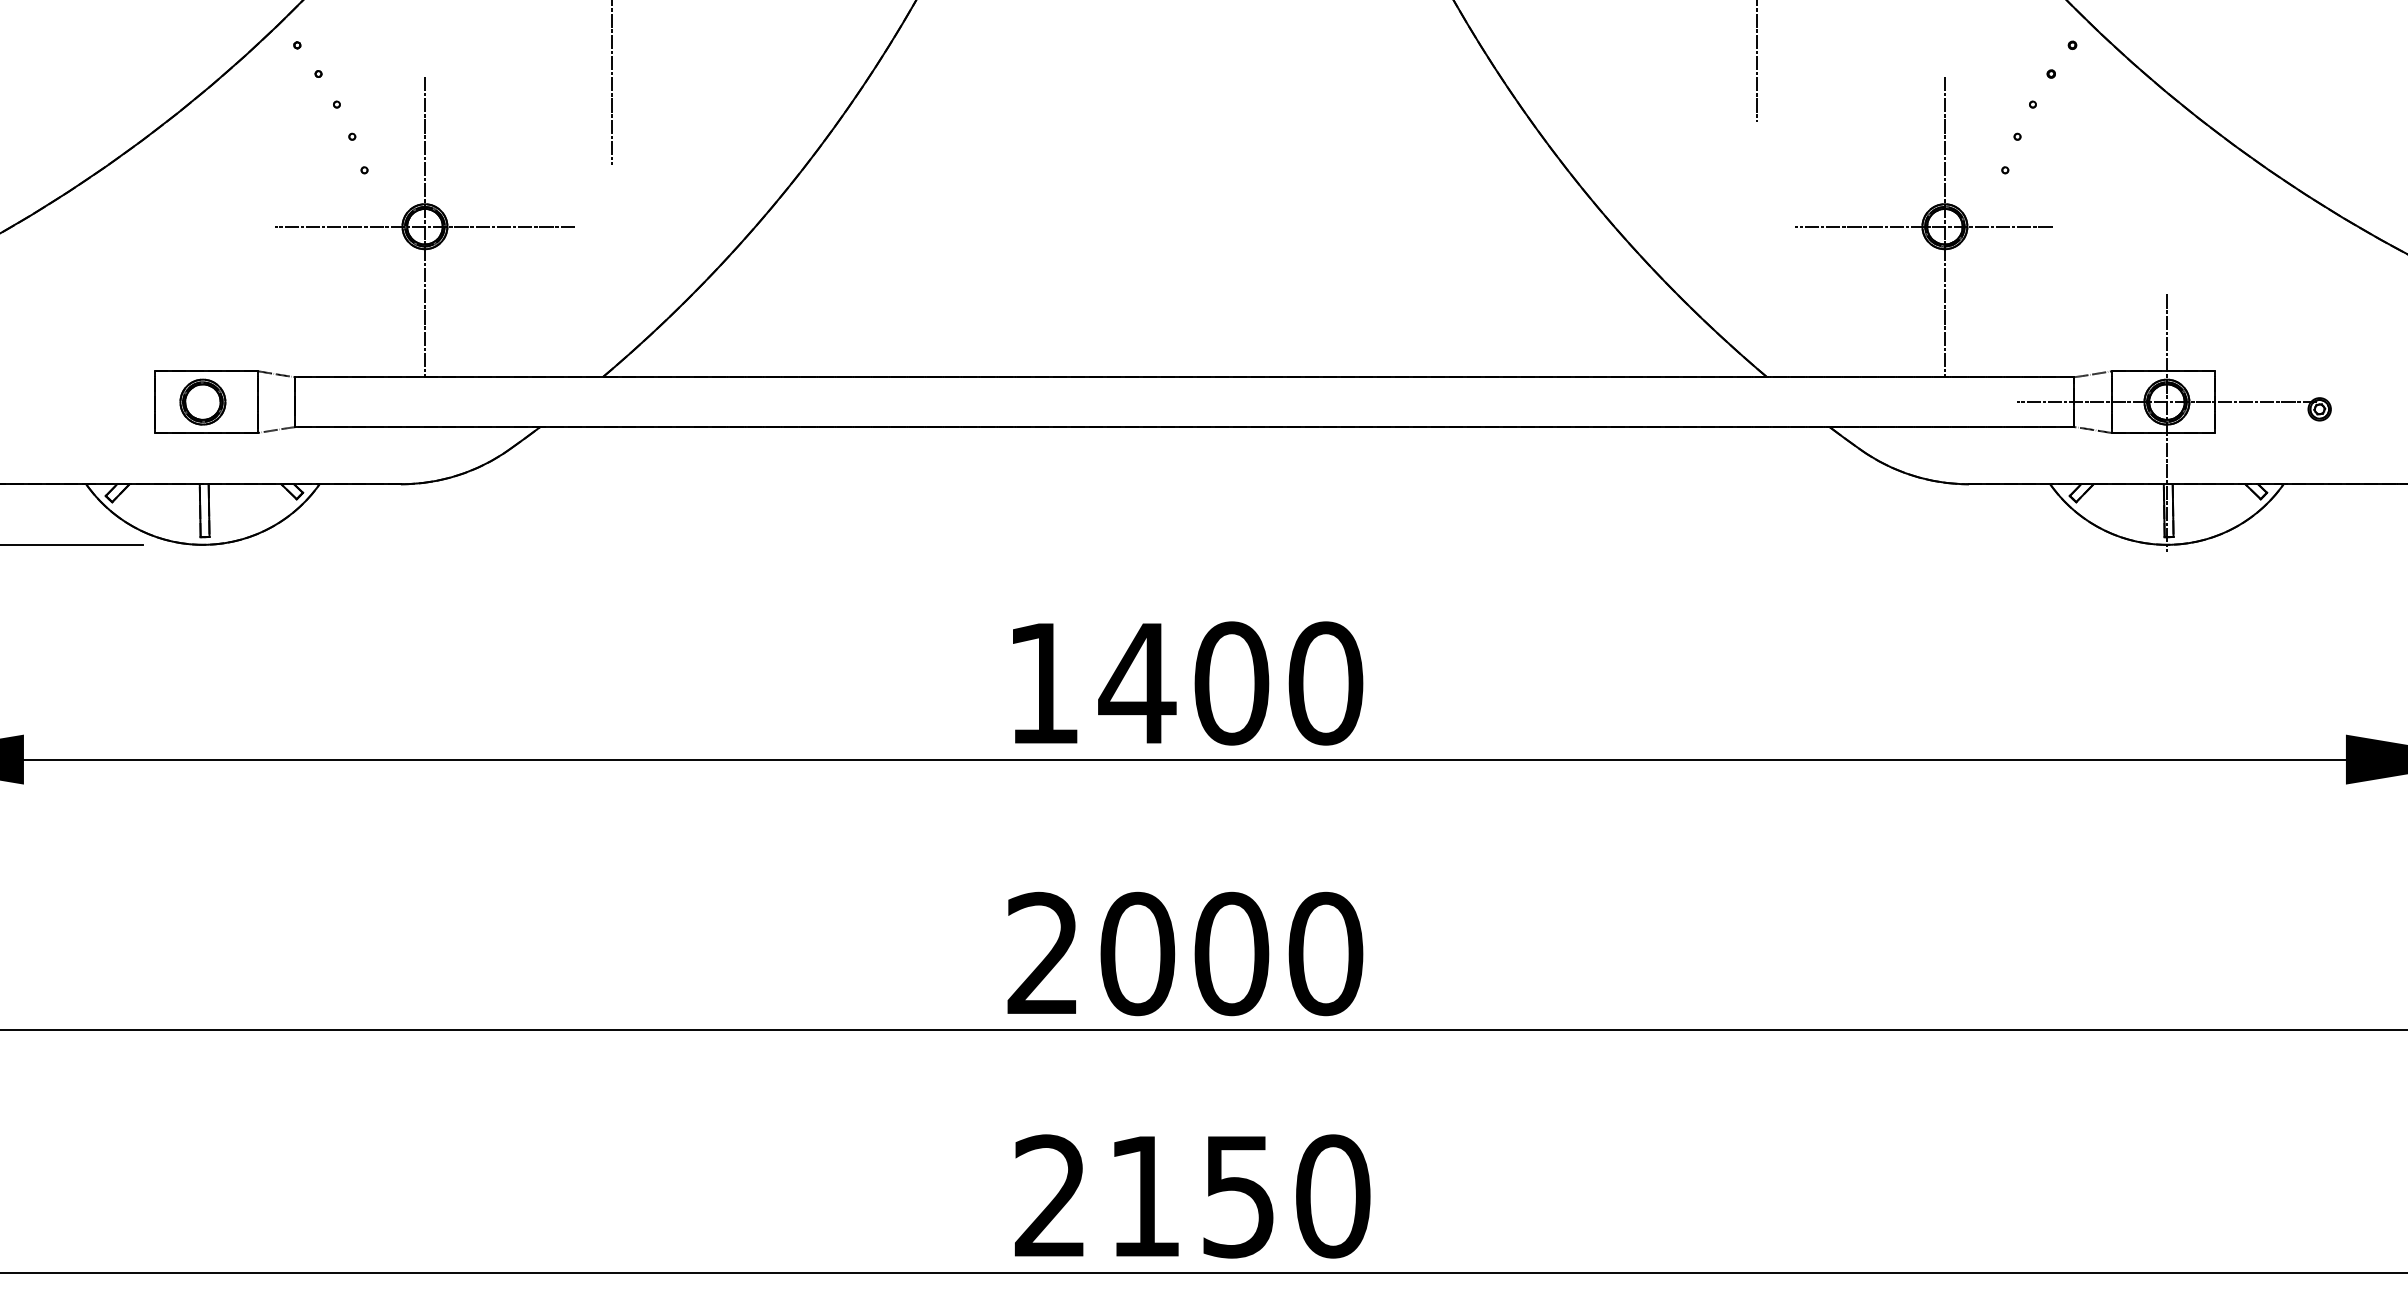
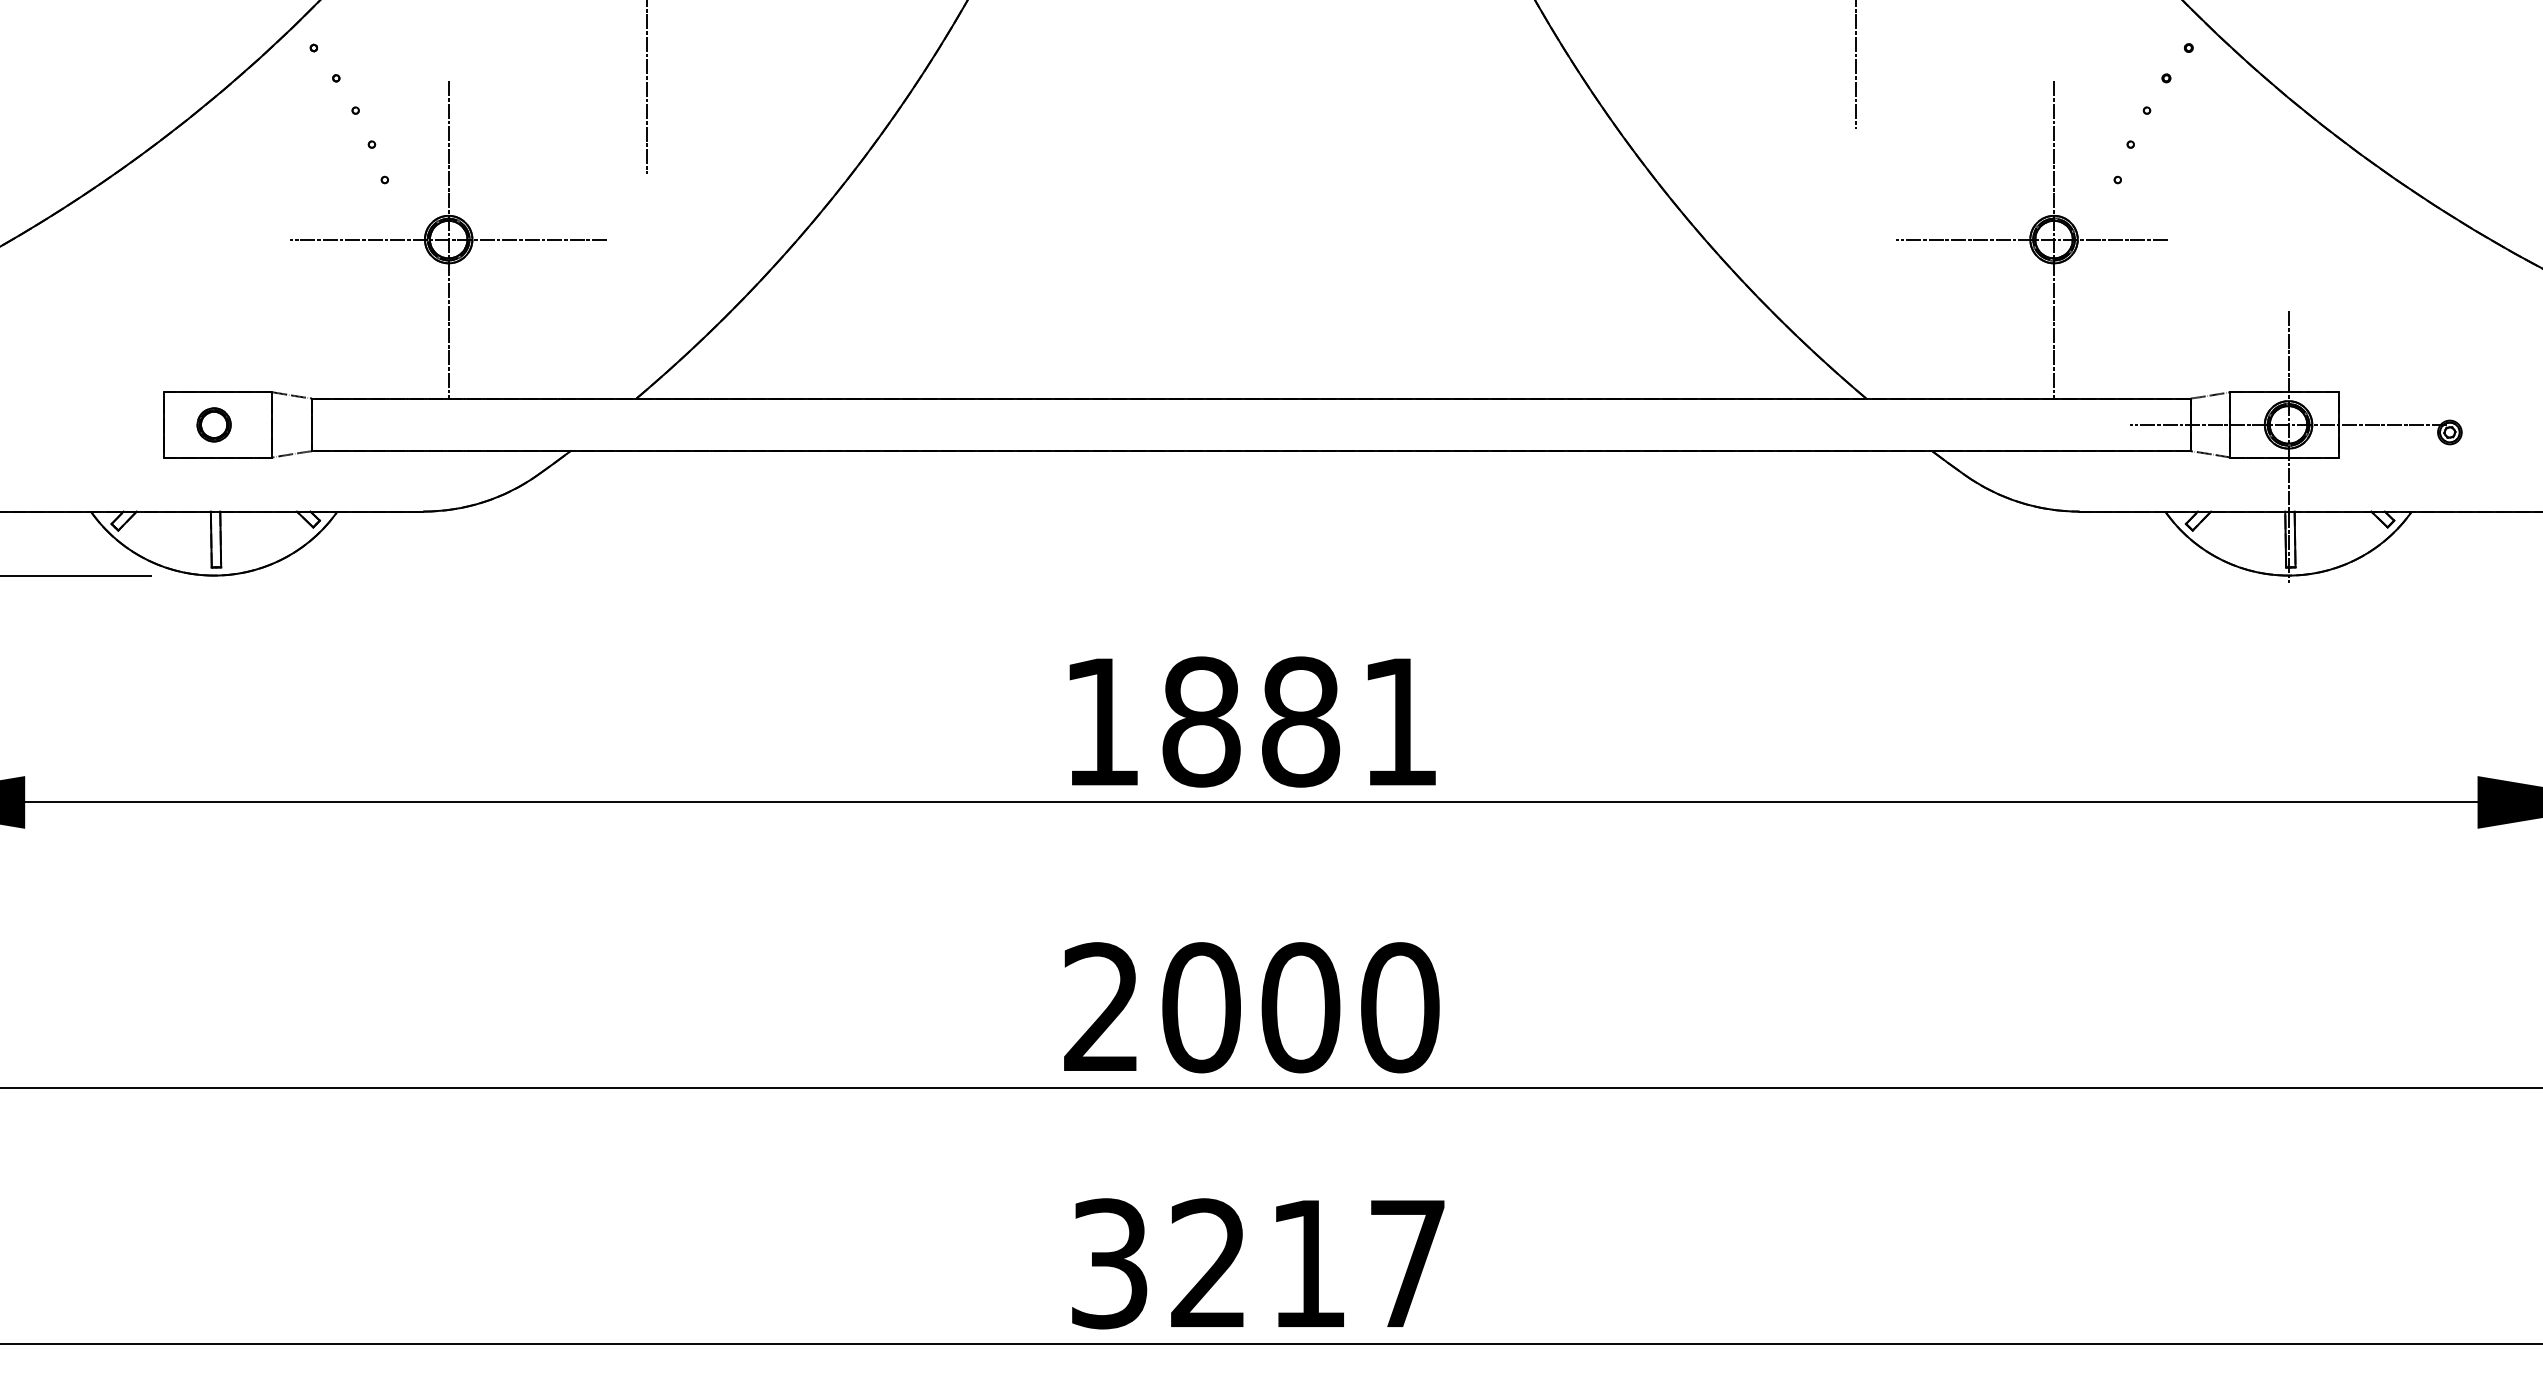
part: (202, 401) -> (213, 424), size x0.7
text: (1230, 682) -> (1299, 721), 1400 -> 1881
text: (1192, 1196) -> (1259, 1263), 2150 -> 3217

